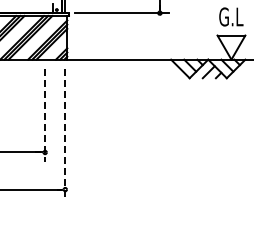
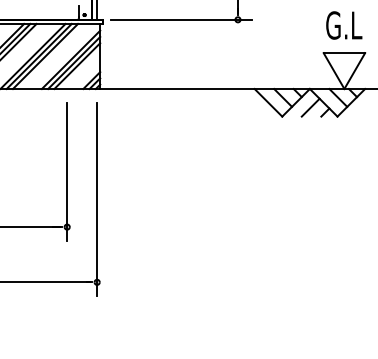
line: (45, 115) -> (67, 172), dashed -> solid
line: (65, 133) -> (97, 198), dashed -> solid

